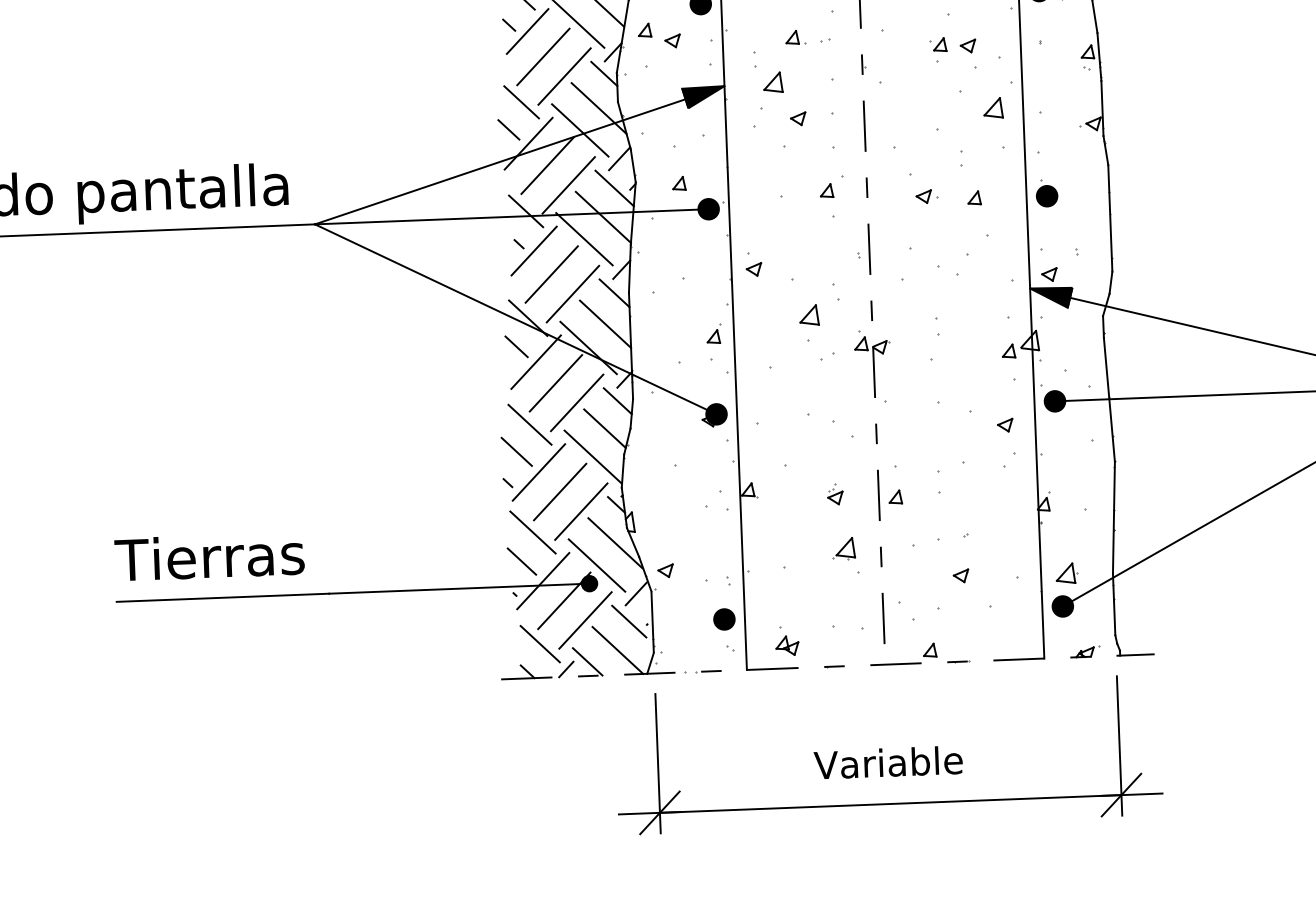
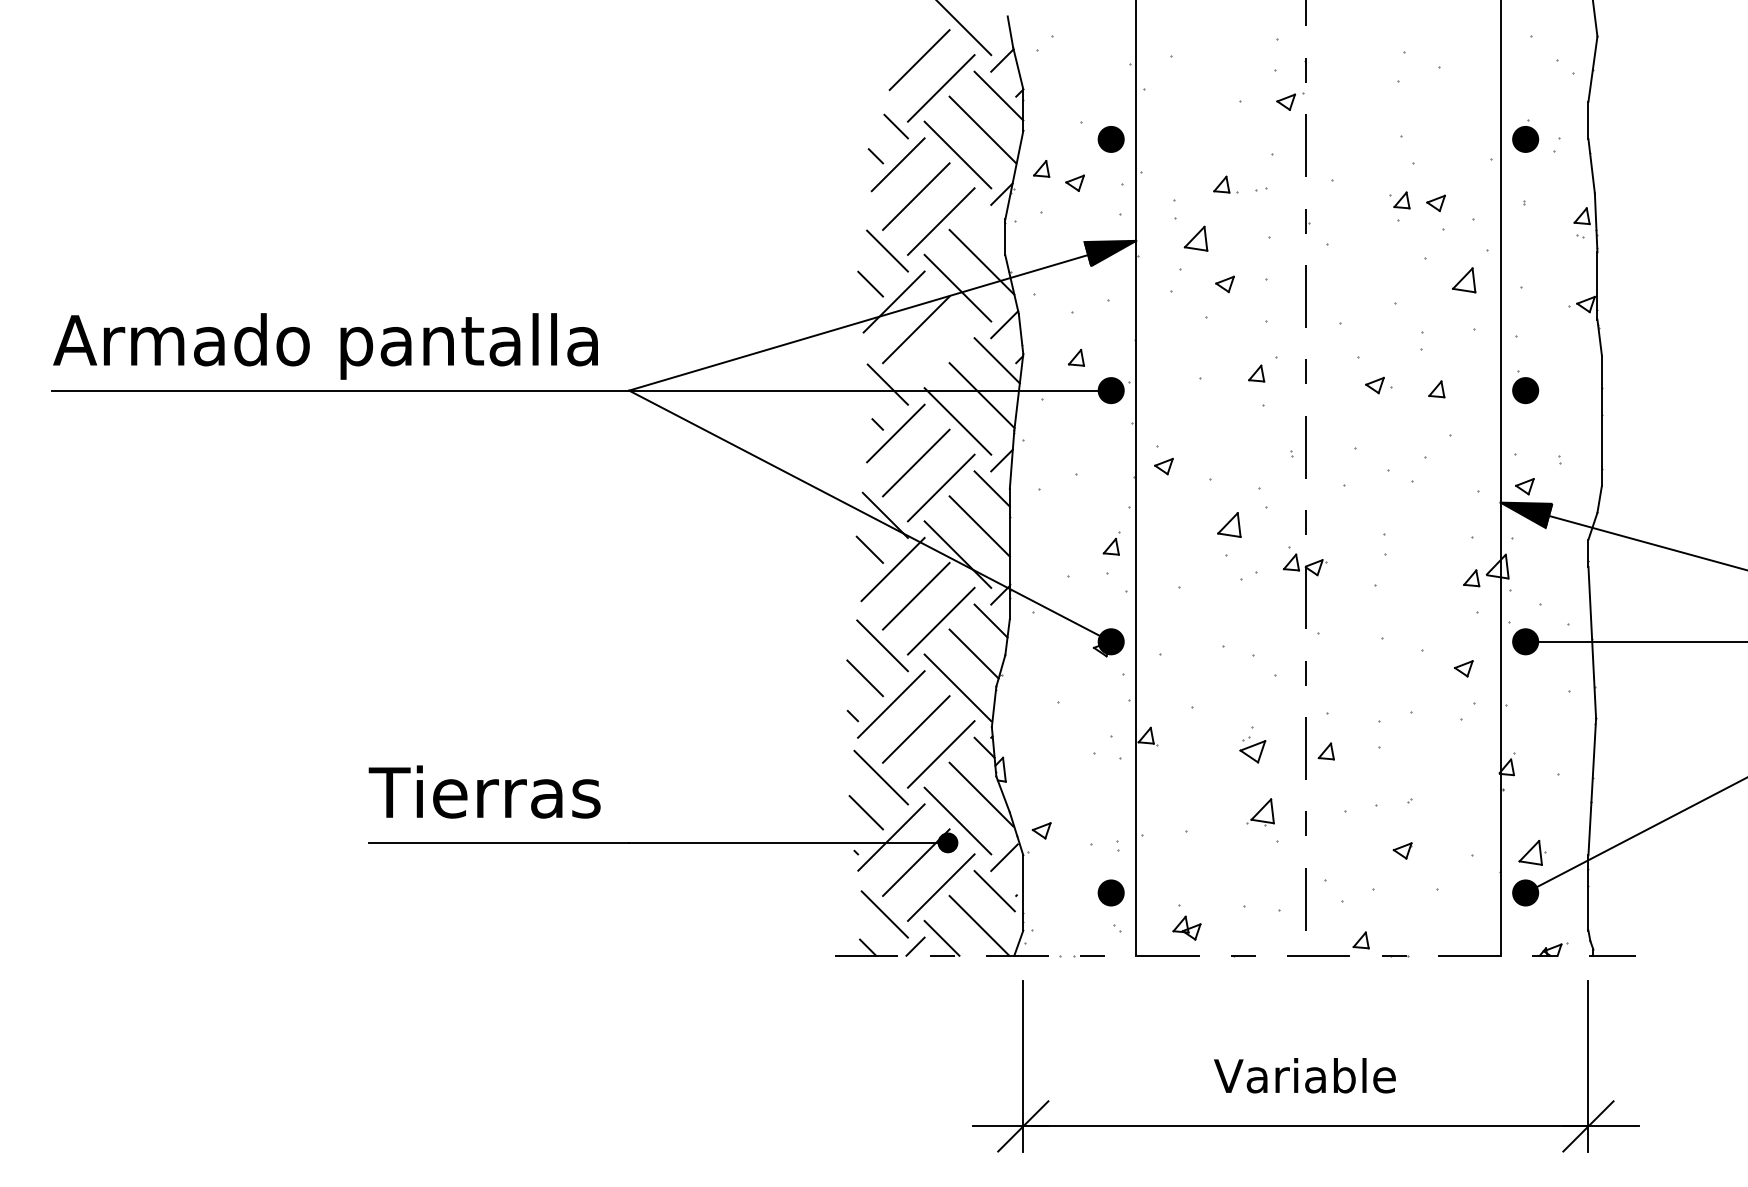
line: (603, 73) -> (989, 219), removed
line: (568, 185) -> (940, 354), removed
part: (835, 493) -> (1252, 744), size x1.4

